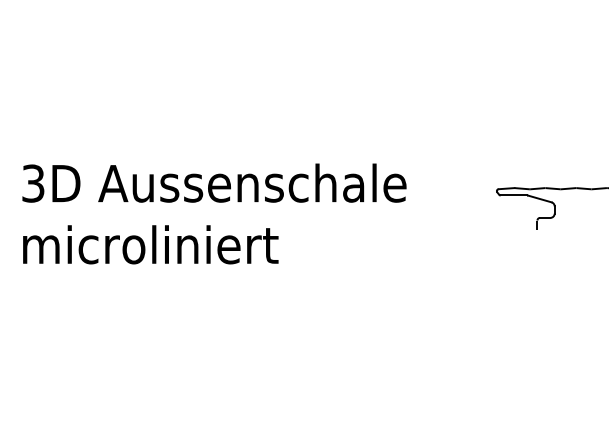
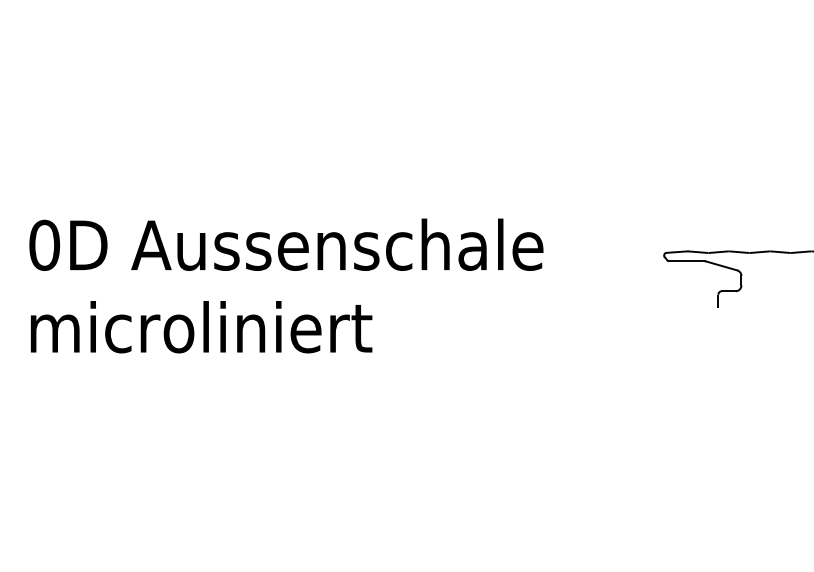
text: (33, 183) -> (44, 245), 3D -> 0D

